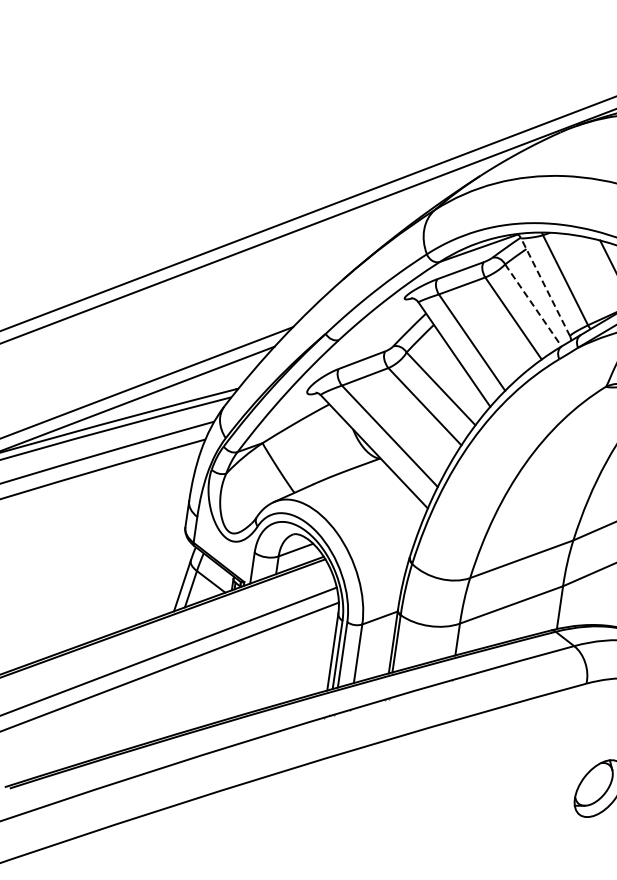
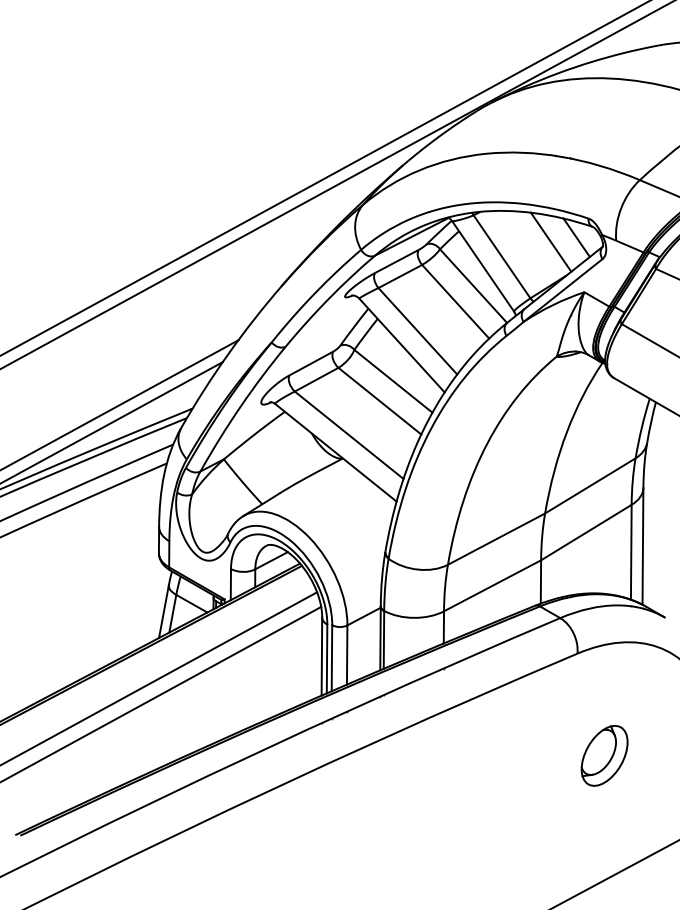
line: (545, 287) -> (483, 266), dashed -> solid
line: (533, 305) -> (473, 286), dashed -> solid

